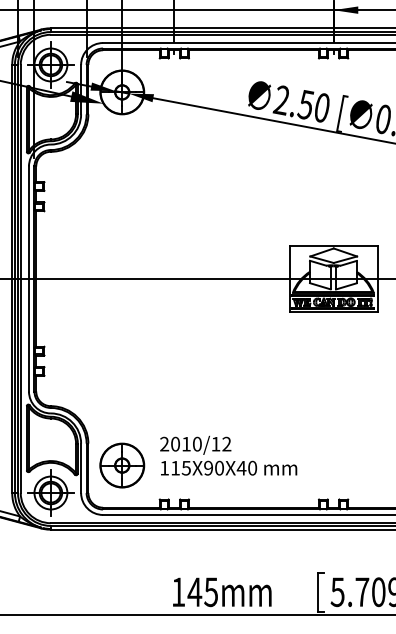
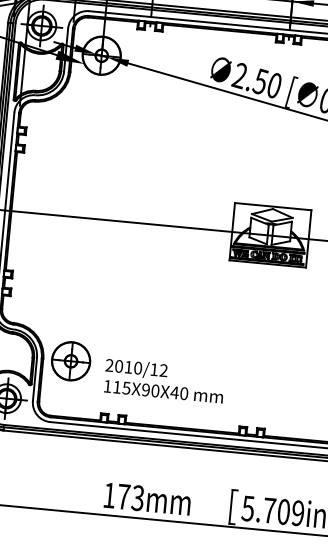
part: (122, 465) -> (71, 361), moved
text: (202, 591) -> (130, 496), 145mm -> 173mm

